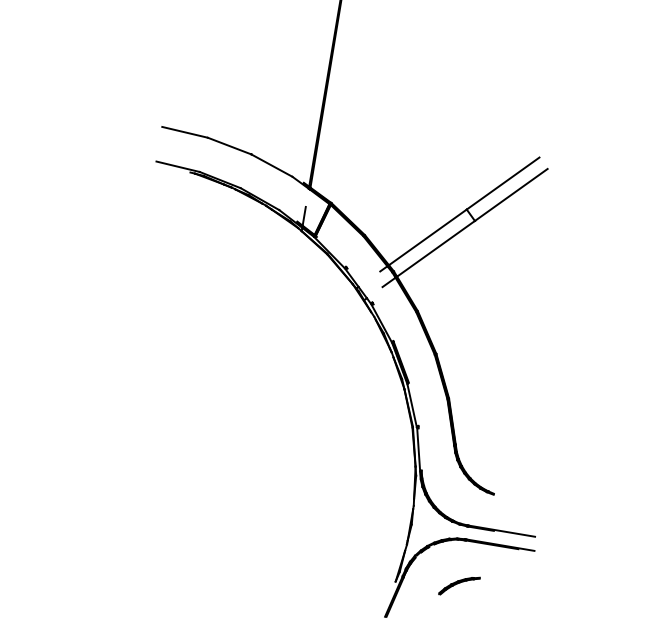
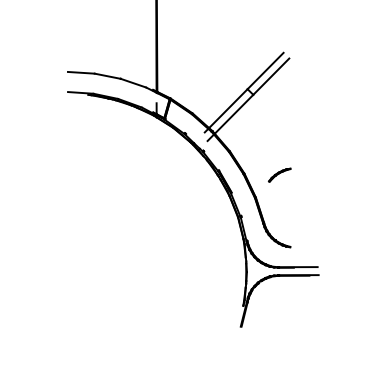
part: (459, 584) -> (279, 174), moved

